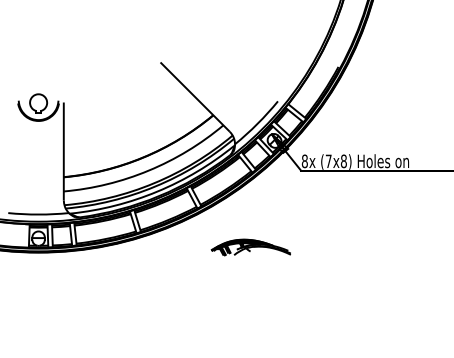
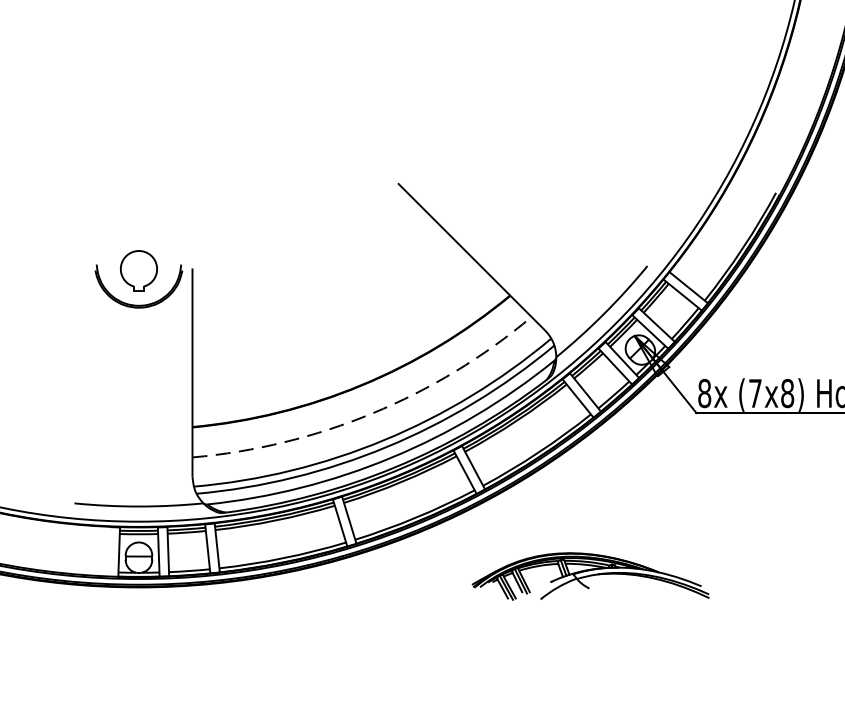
arc: (148, 170) -> (372, 412), solid -> dashed
part: (250, 247) -> (589, 576), size x1.4

